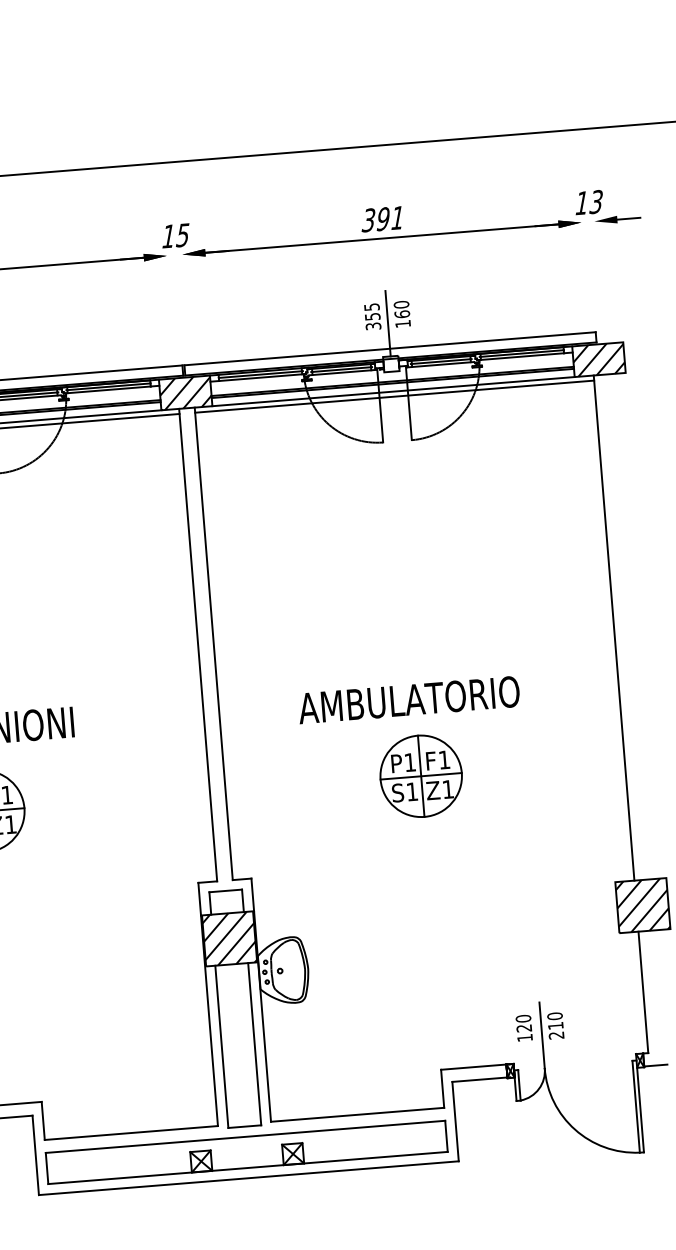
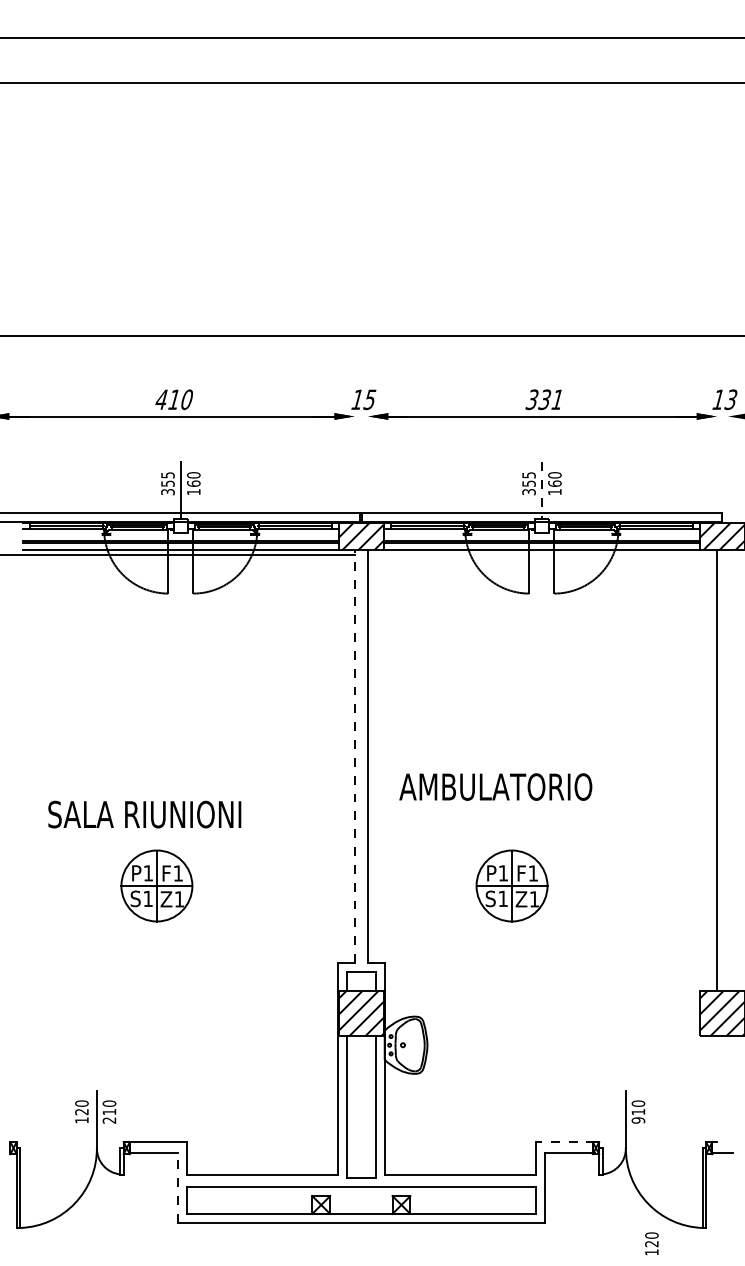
text: (382, 218) -> (544, 399), 391 -> 331
line: (387, 323) -> (541, 490), solid -> dashed
line: (394, 396) -> (542, 554), removed
line: (198, 645) -> (354, 756), solid -> dashed
text: (408, 699) -> (495, 786), moved
part: (420, 775) -> (511, 885), moved
line: (643, 992) -> (716, 1089), removed
text: (523, 1027) -> (651, 1243), moved
text: (556, 1035) -> (638, 1120), 210 -> 910
line: (475, 1067) -> (565, 1142), solid -> dashed
line: (35, 1155) -> (177, 1188), solid -> dashed

